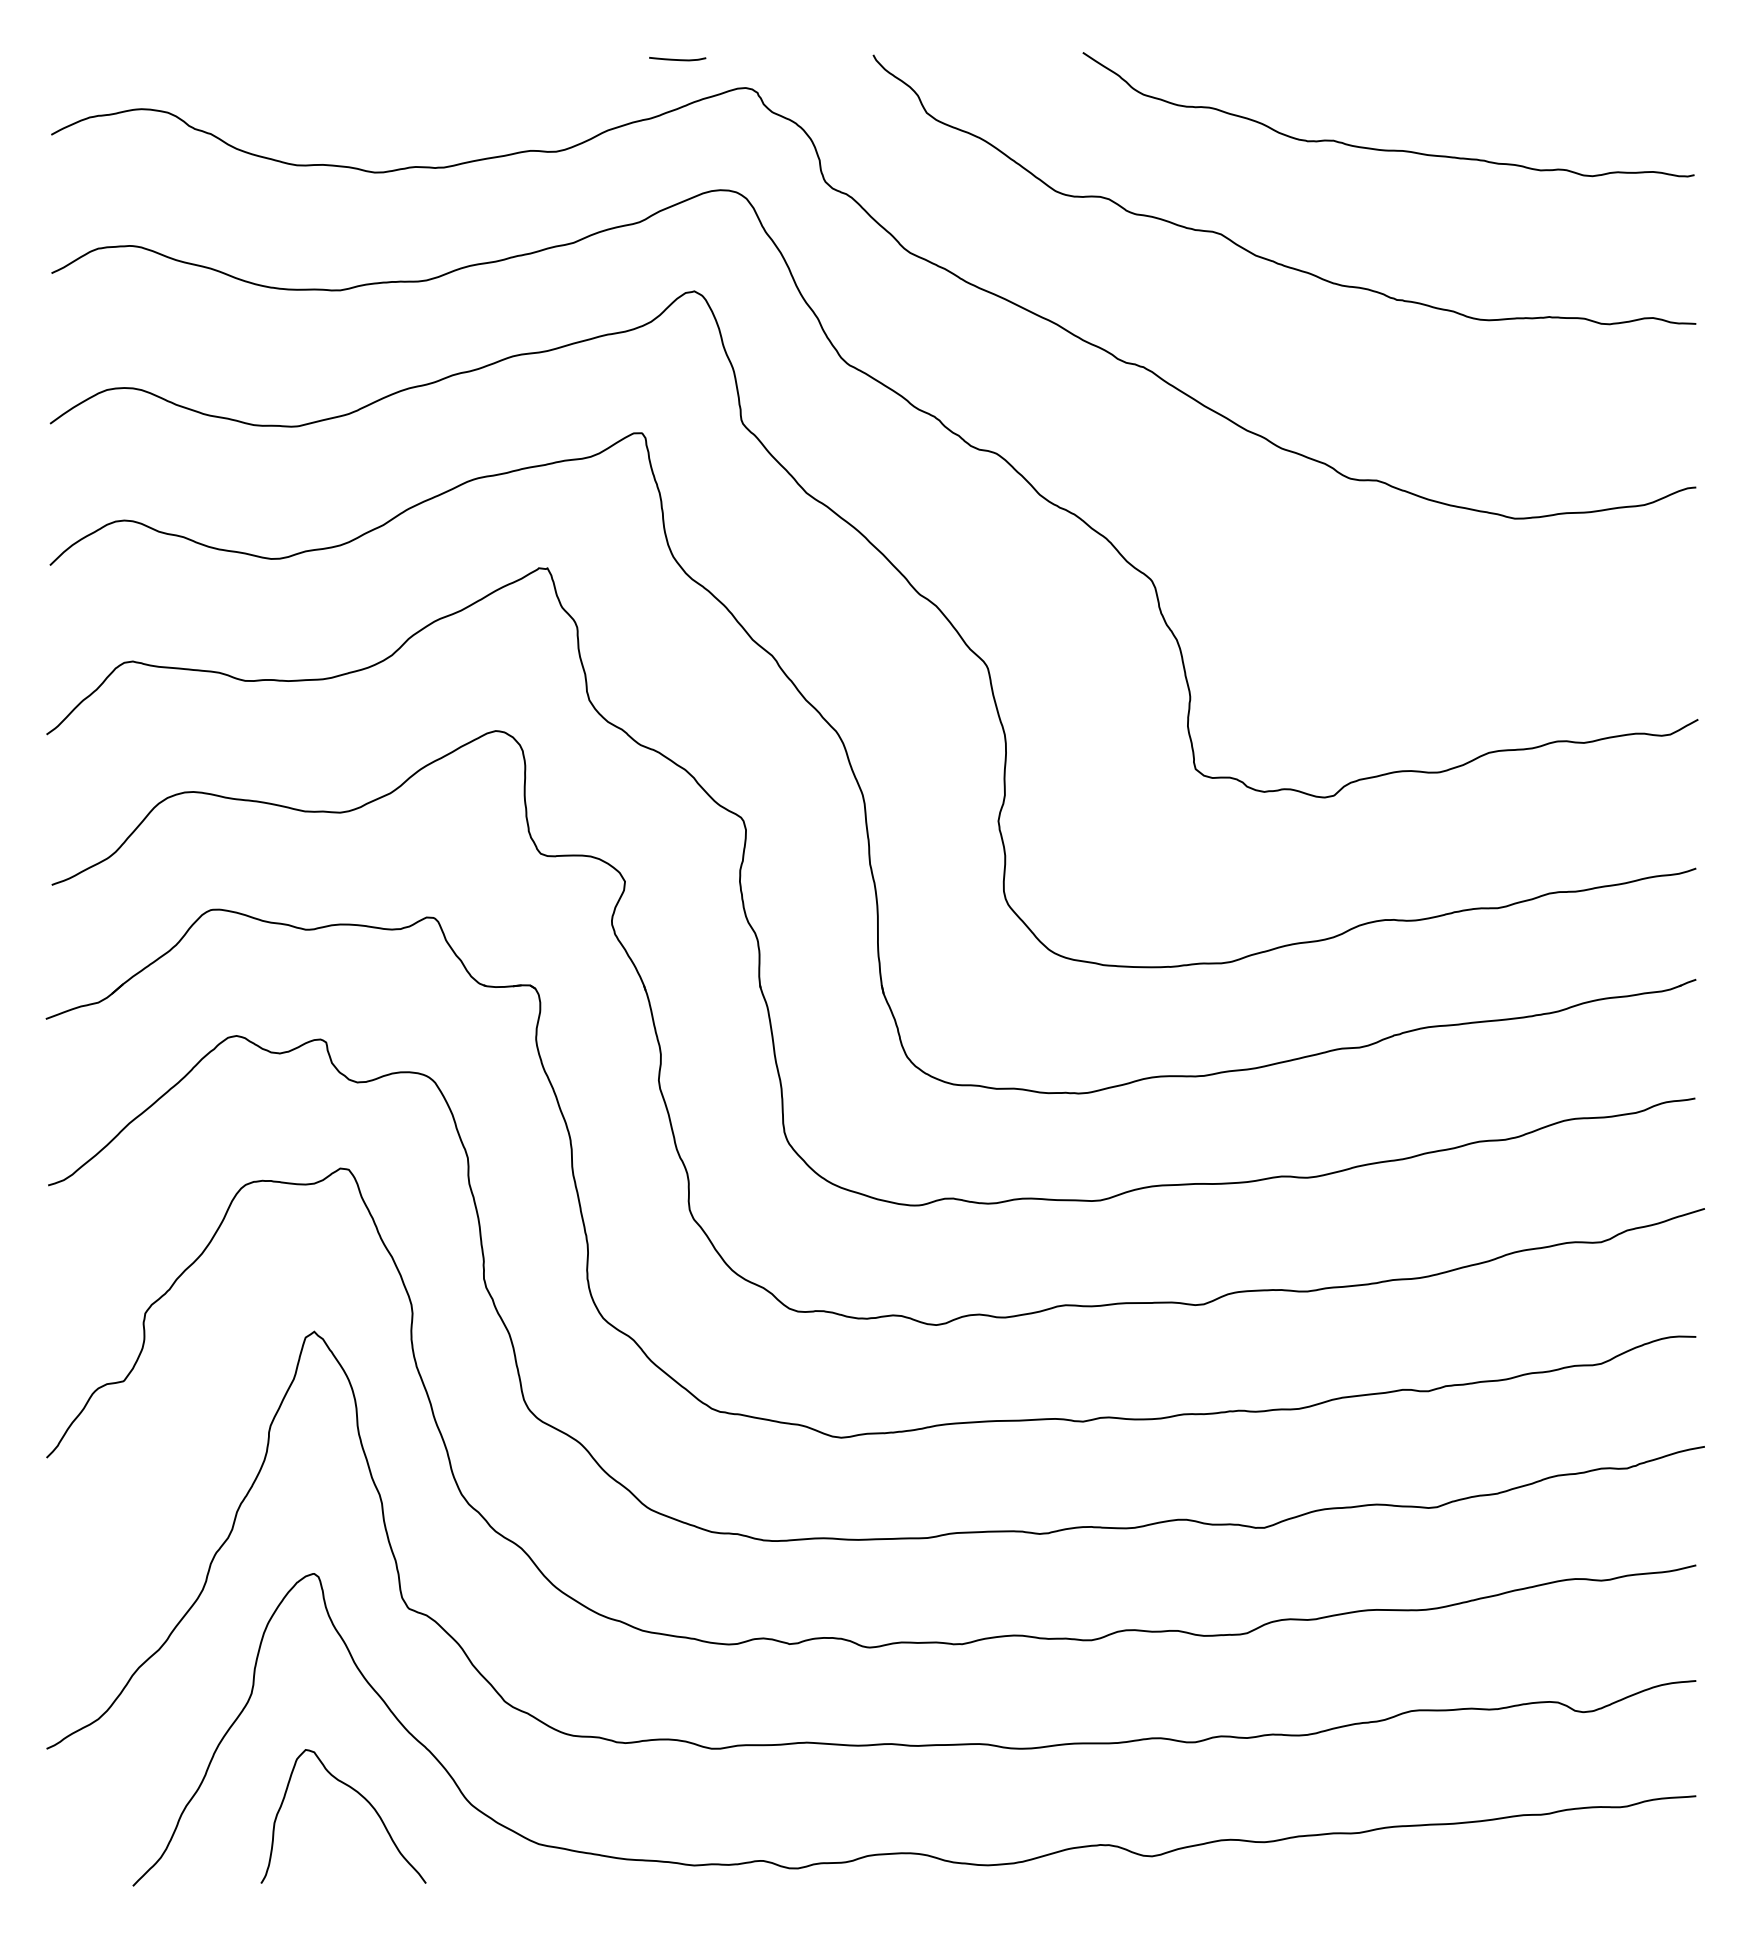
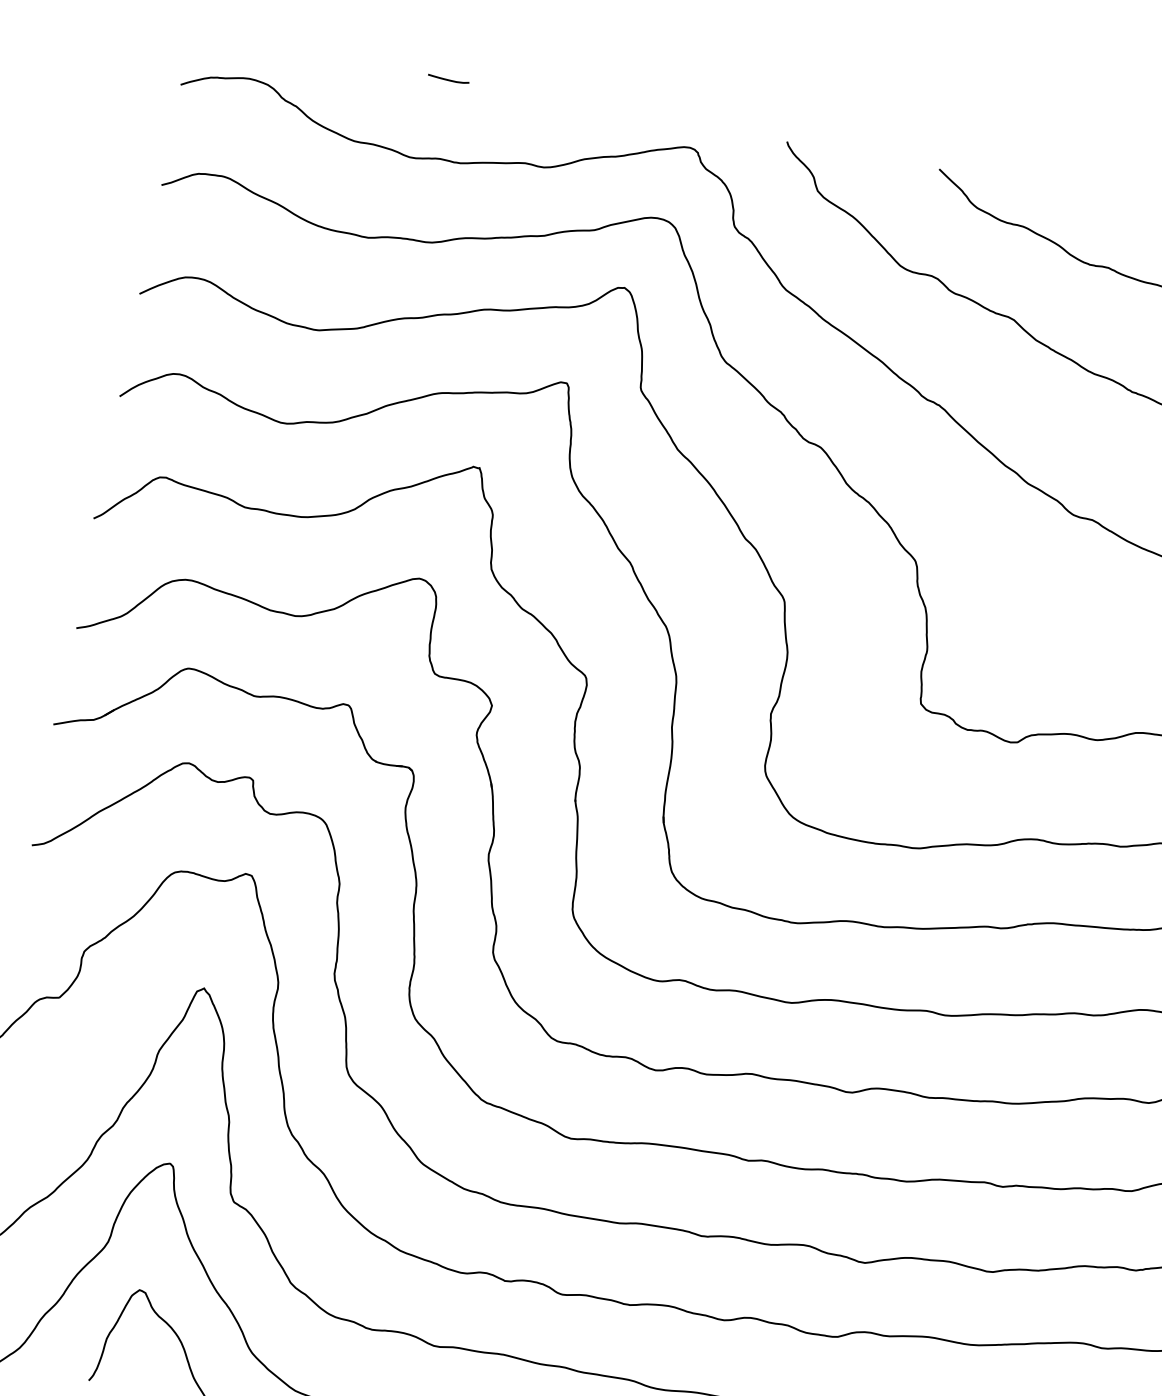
curve: (677, 59) -> (448, 79), moved

